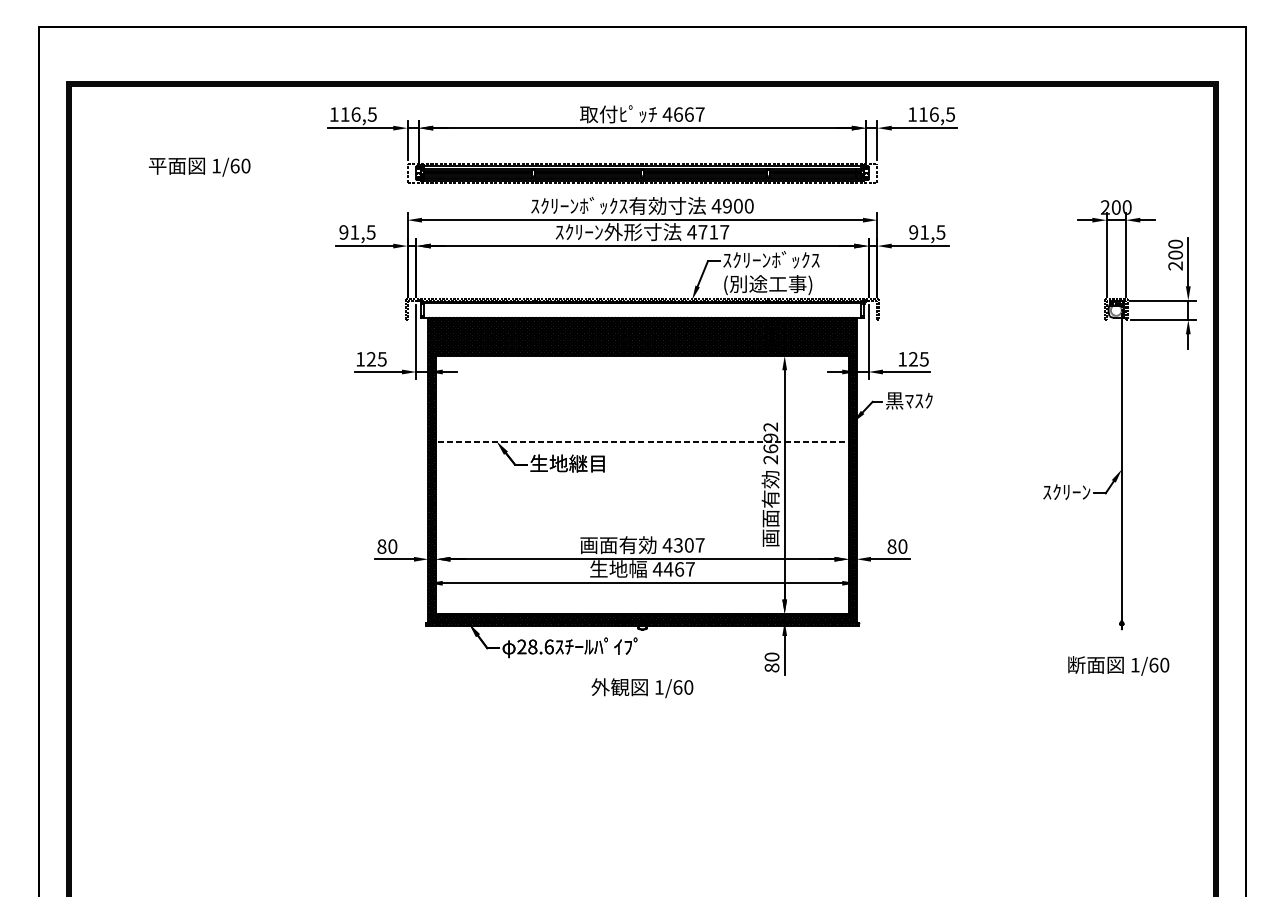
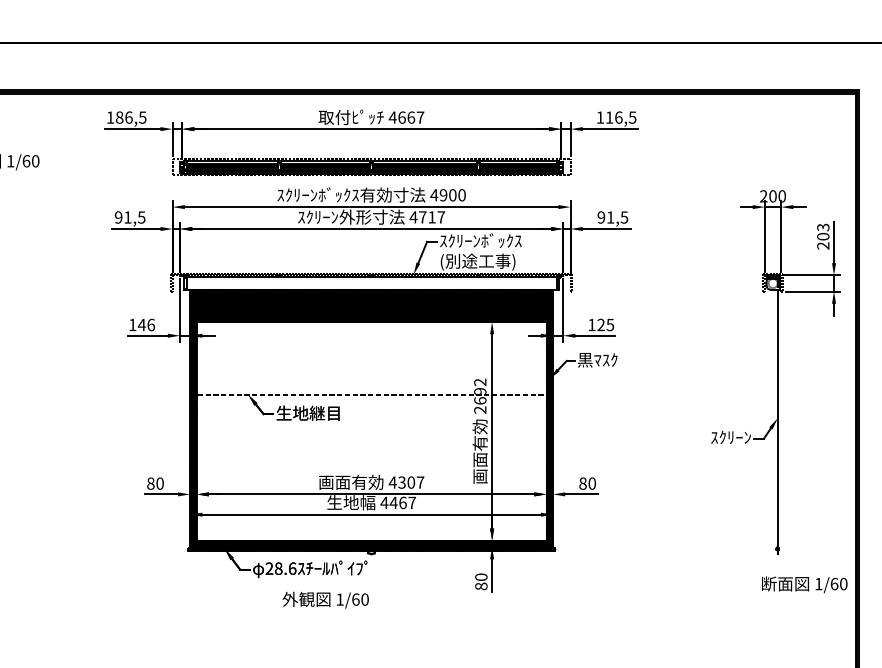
text: (344, 114) -> (119, 117), 116,5 -> 186,5
text: (1175, 243) -> (823, 226), 200 -> 203
text: (376, 359) -> (146, 325), 125 -> 146
text: (1118, 665) -> (804, 584), moved
text: (642, 688) -> (325, 600), moved

